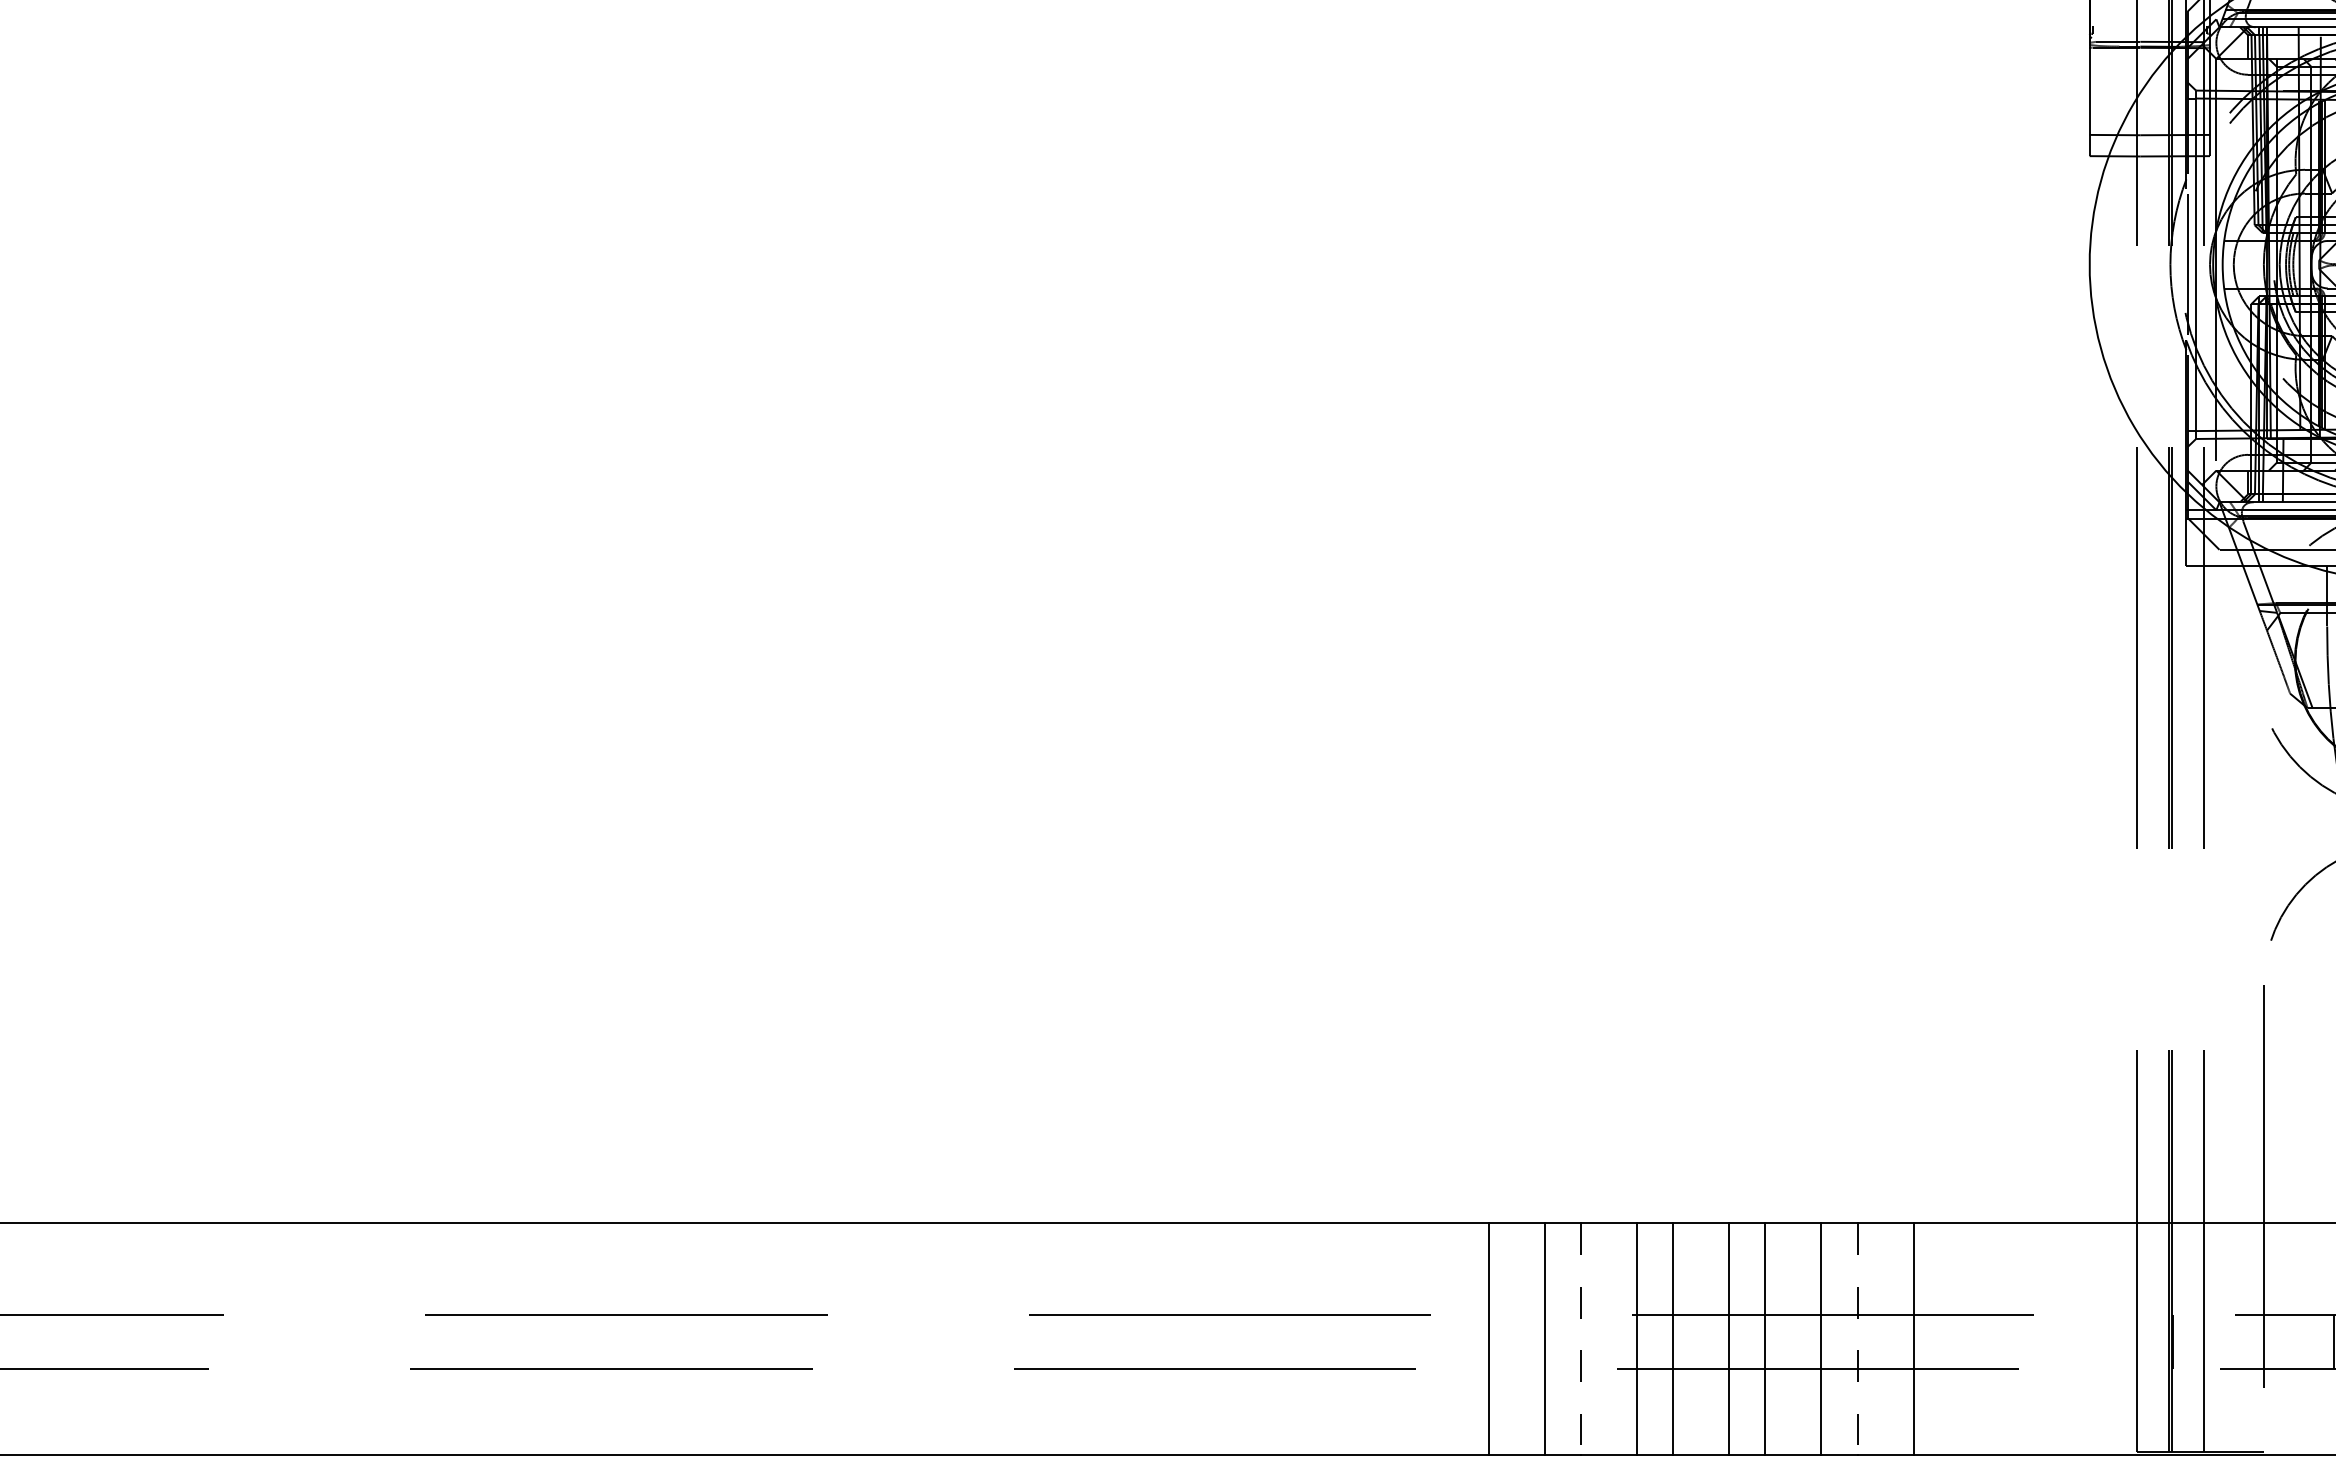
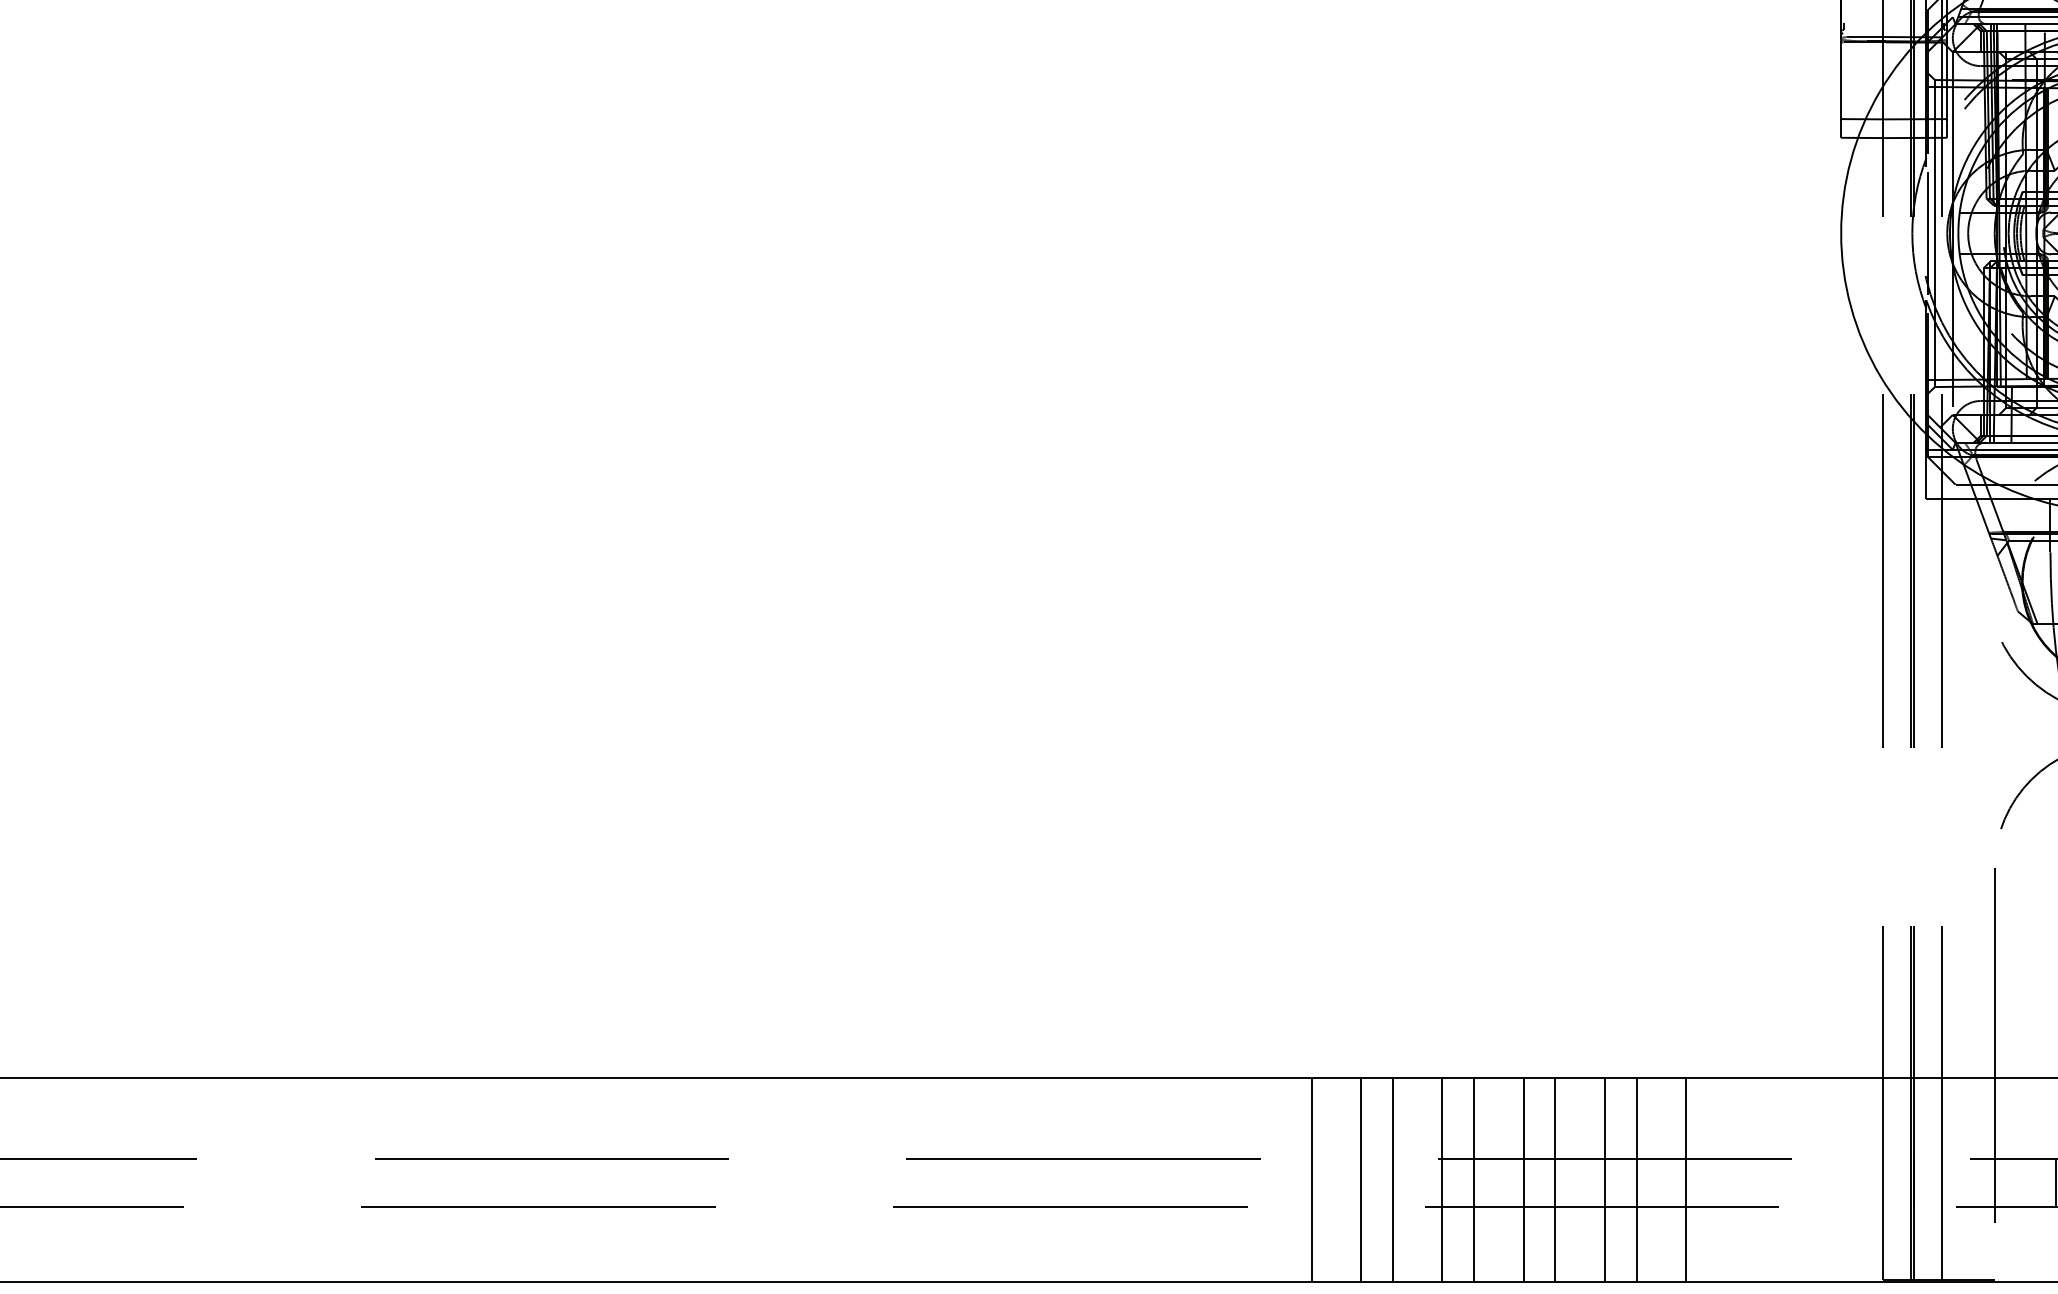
line: (1581, 1339) -> (1393, 1180), dashed -> solid
line: (1857, 1339) -> (1636, 1180), dashed -> solid

